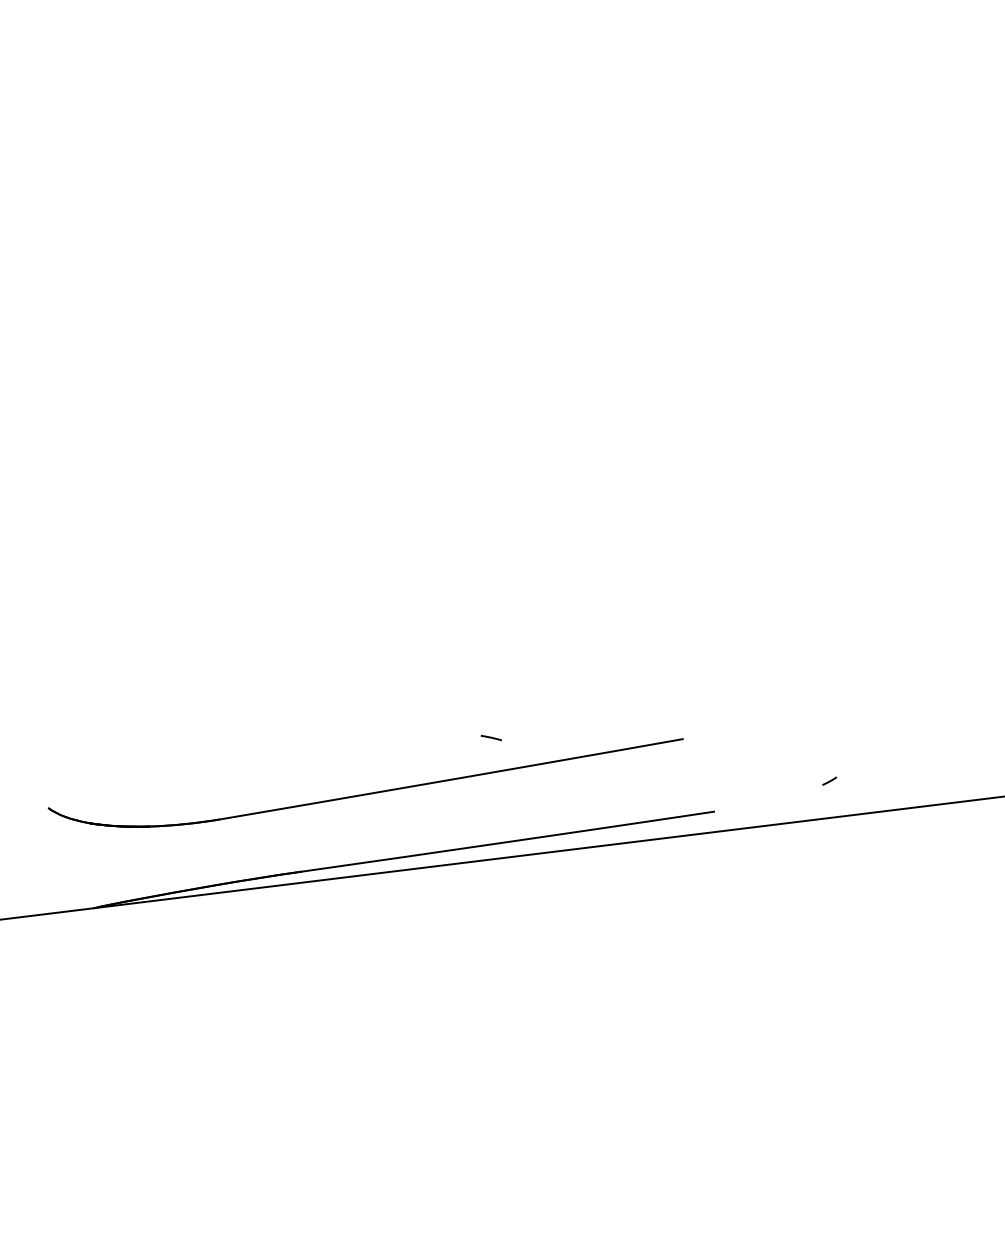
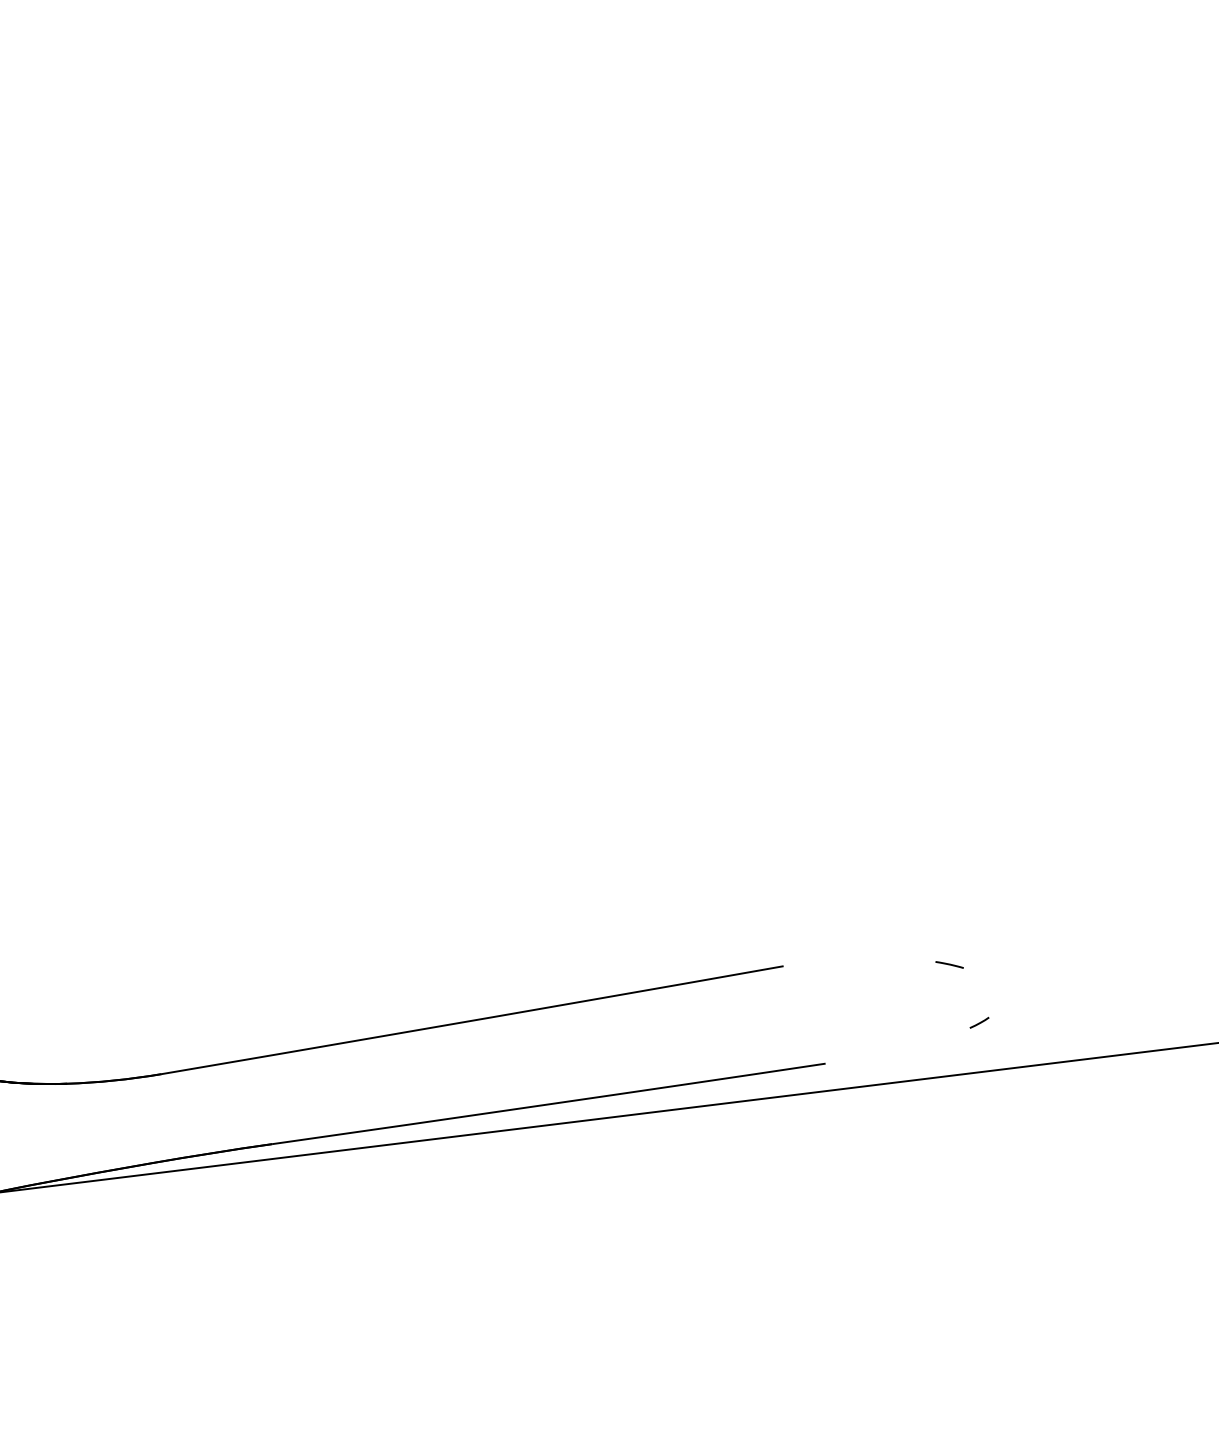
line: (490, 738) -> (948, 965), moved

